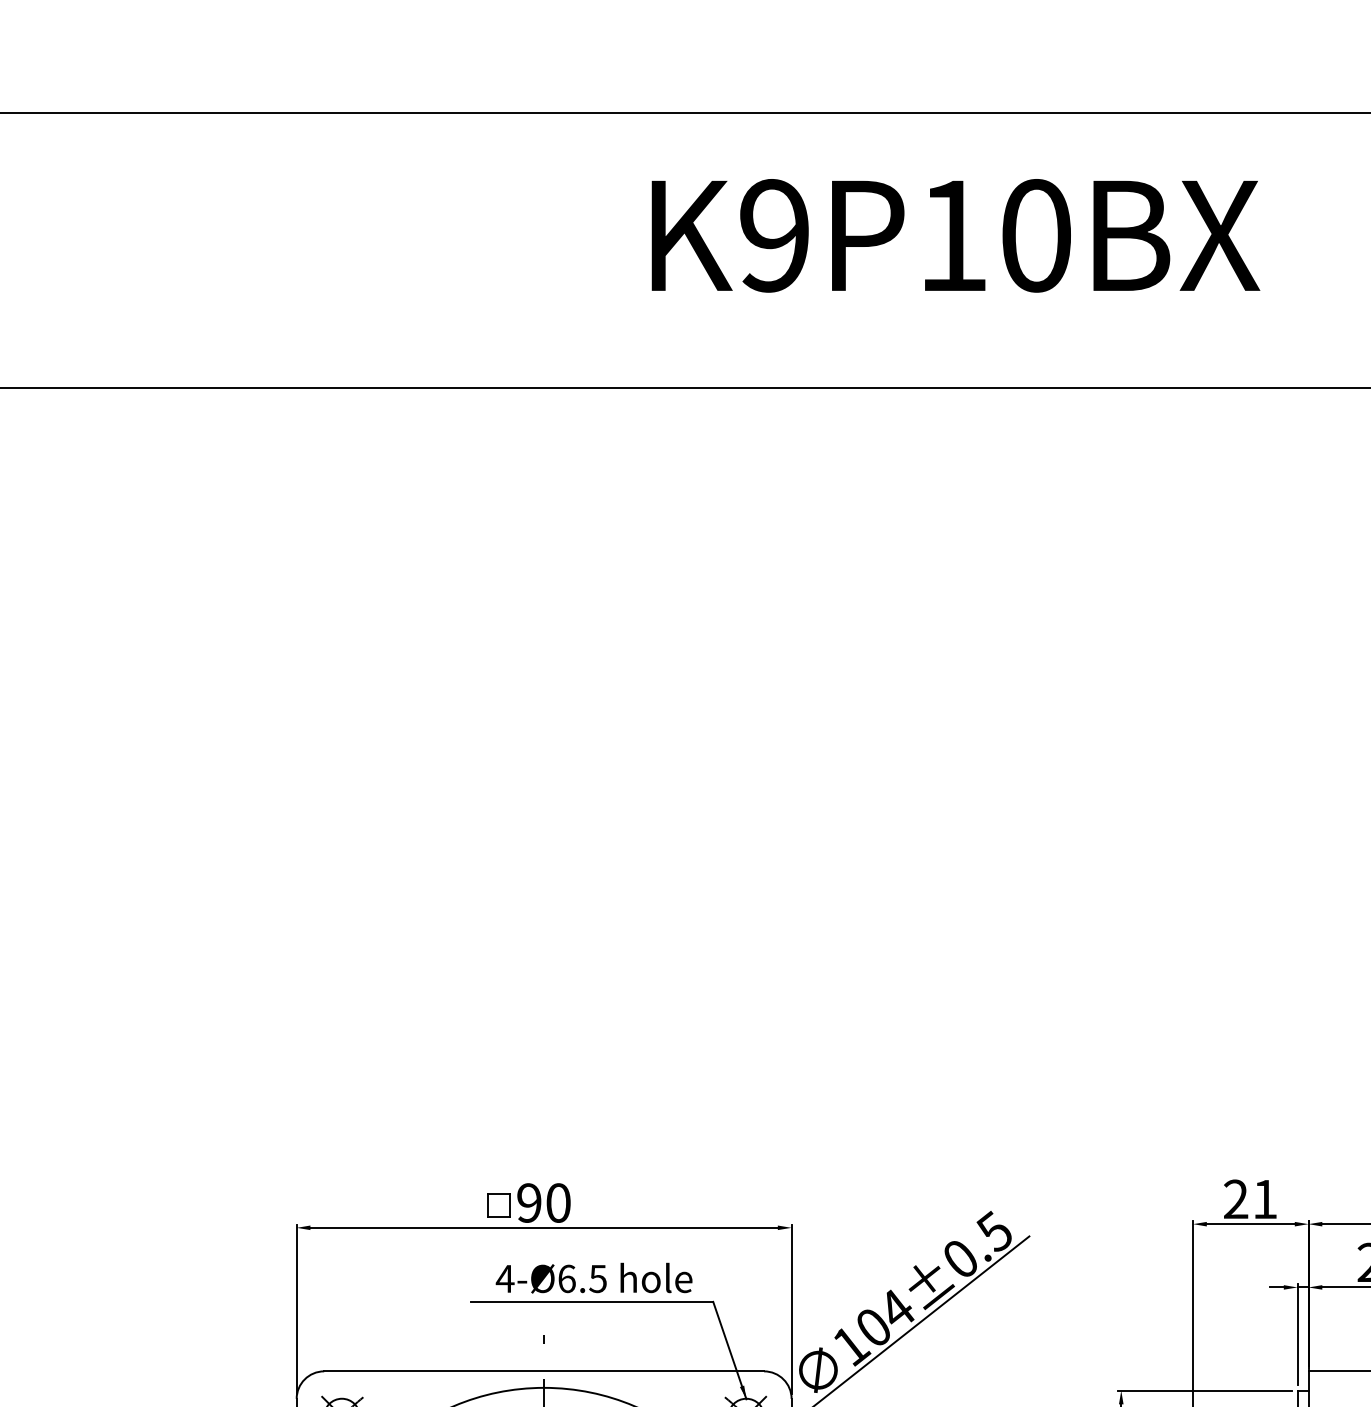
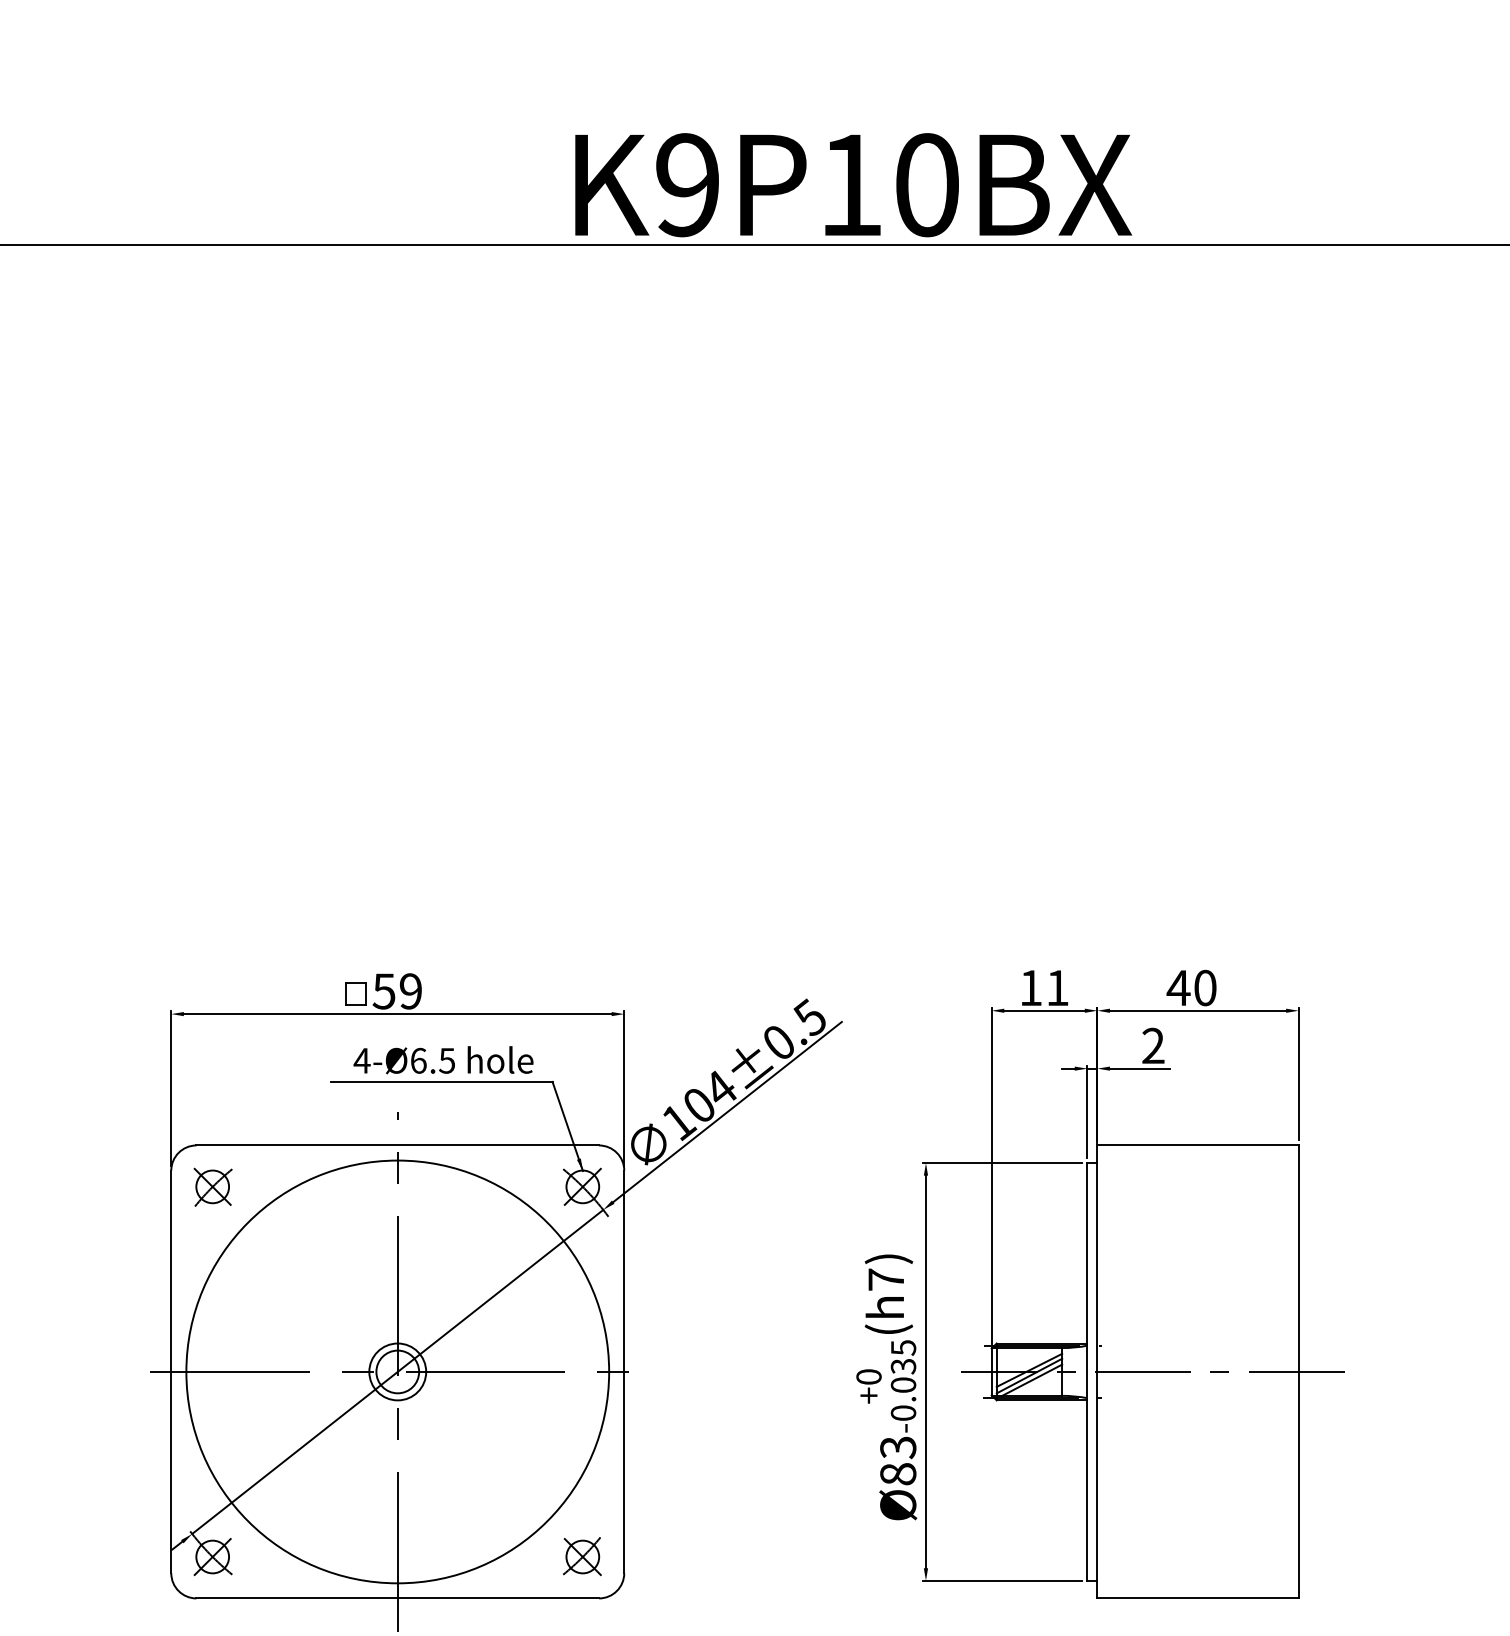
text: (955, 236) -> (853, 185), moved
text: (1236, 1198) -> (1031, 987), 21 -> 11
text: (542, 1203) -> (396, 991), 90 -> 59

